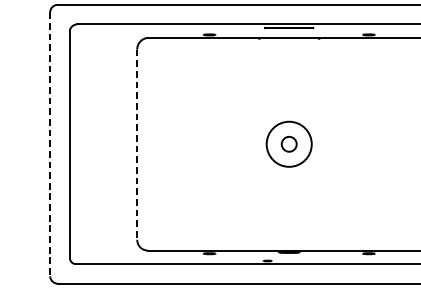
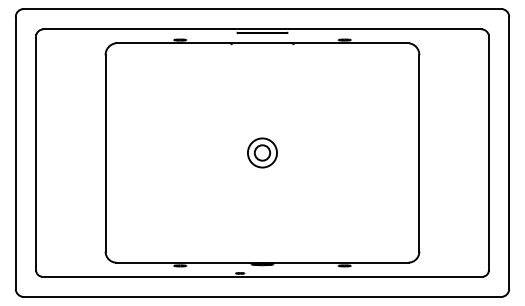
circle: (289, 143) -> (262, 152), size x0.62
line: (49, 144) -> (15, 153), dashed -> solid
line: (137, 144) -> (105, 153), dashed -> solid

